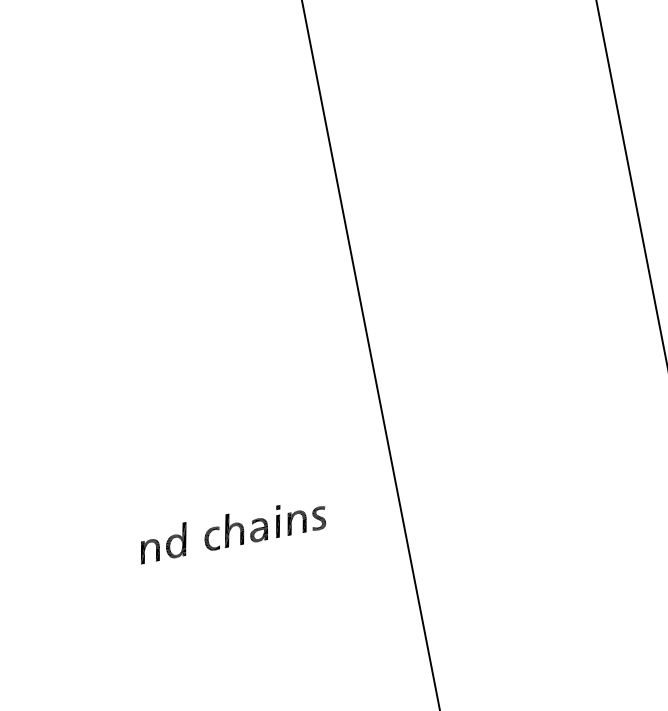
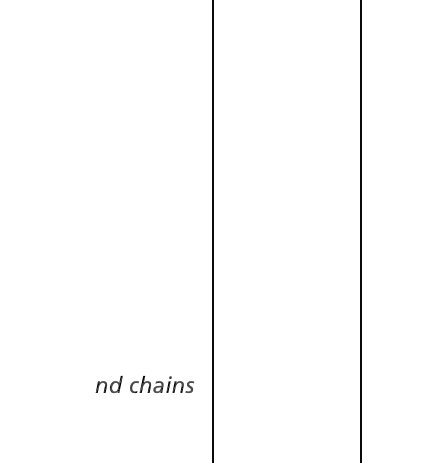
part: (231, 530) -> (144, 384), moved

